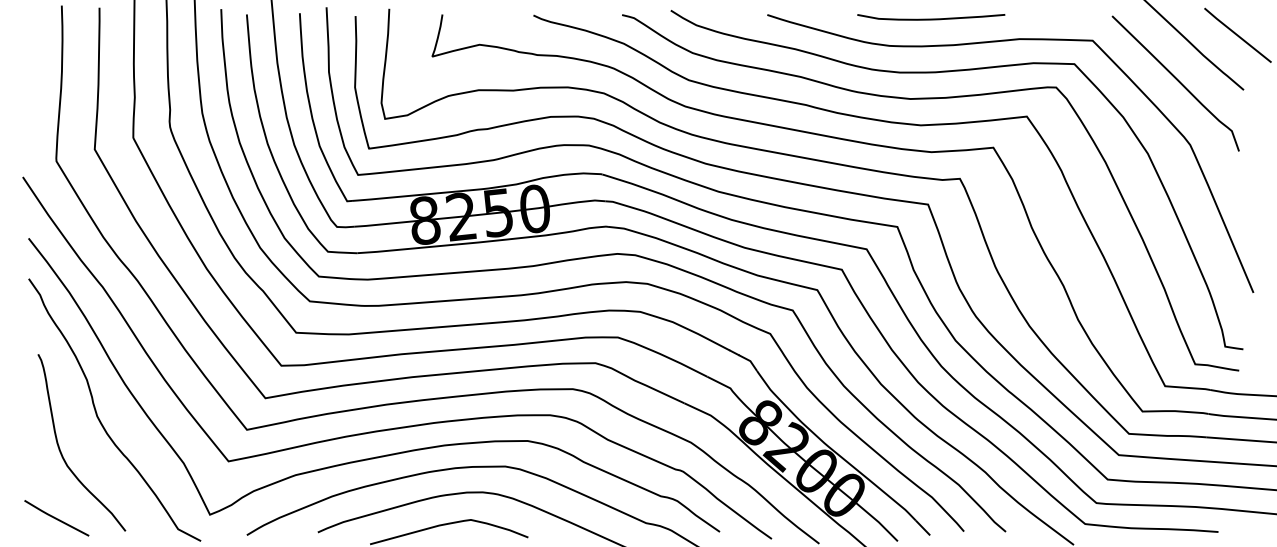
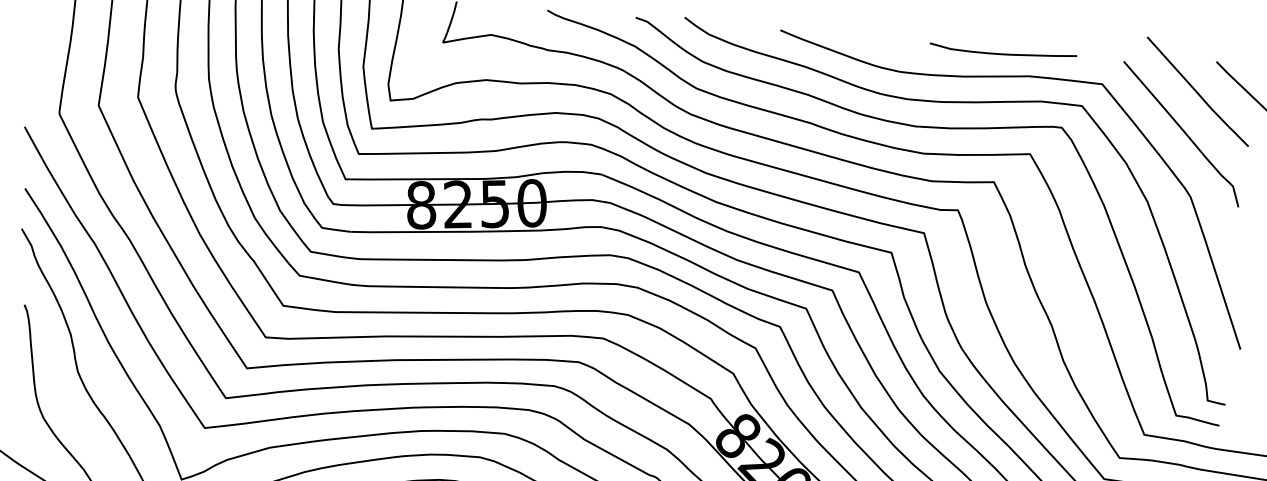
curve: (931, 18) -> (1003, 53), moved

